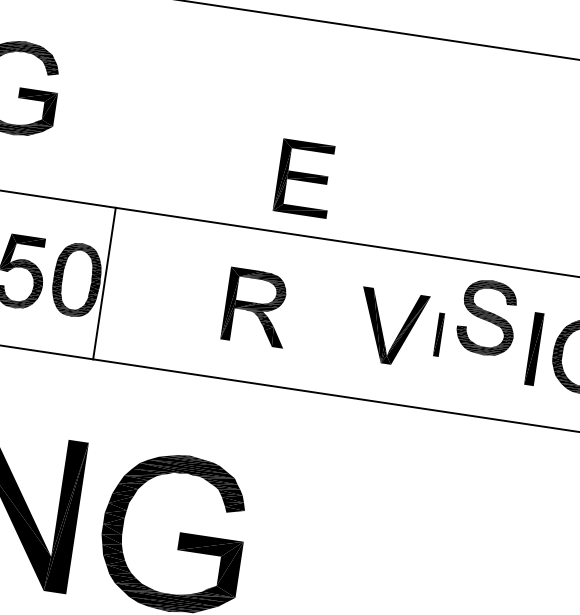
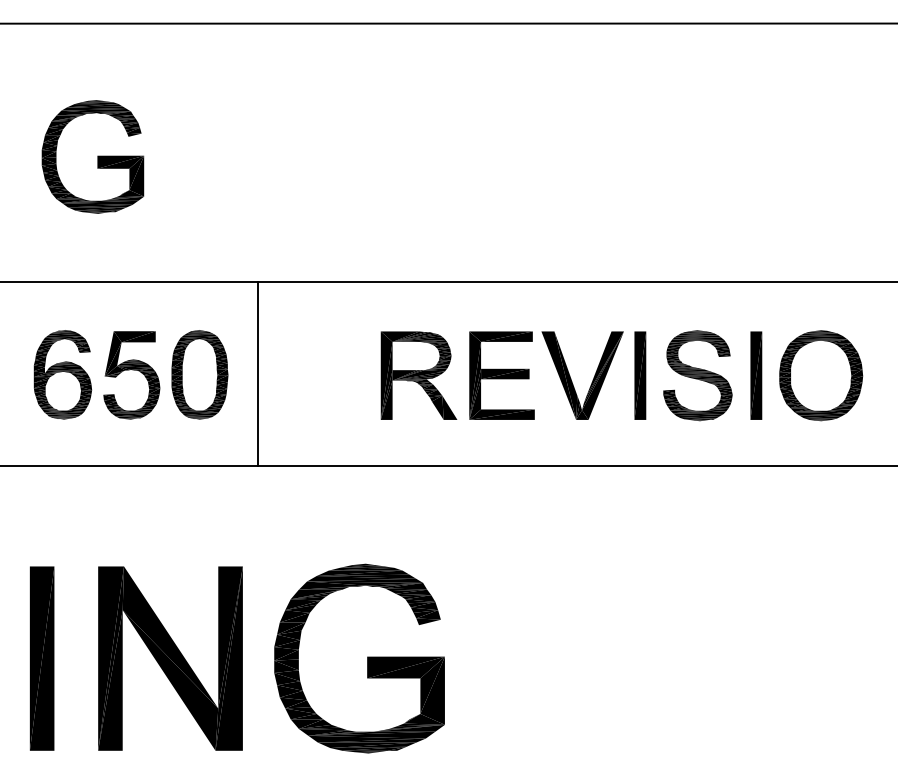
part: (304, 178) -> (501, 375), moved
line: (104, 283) -> (258, 374), moved
part: (487, 317) -> (697, 375), moved
part: (439, 334) -> (640, 375), size x1.67

